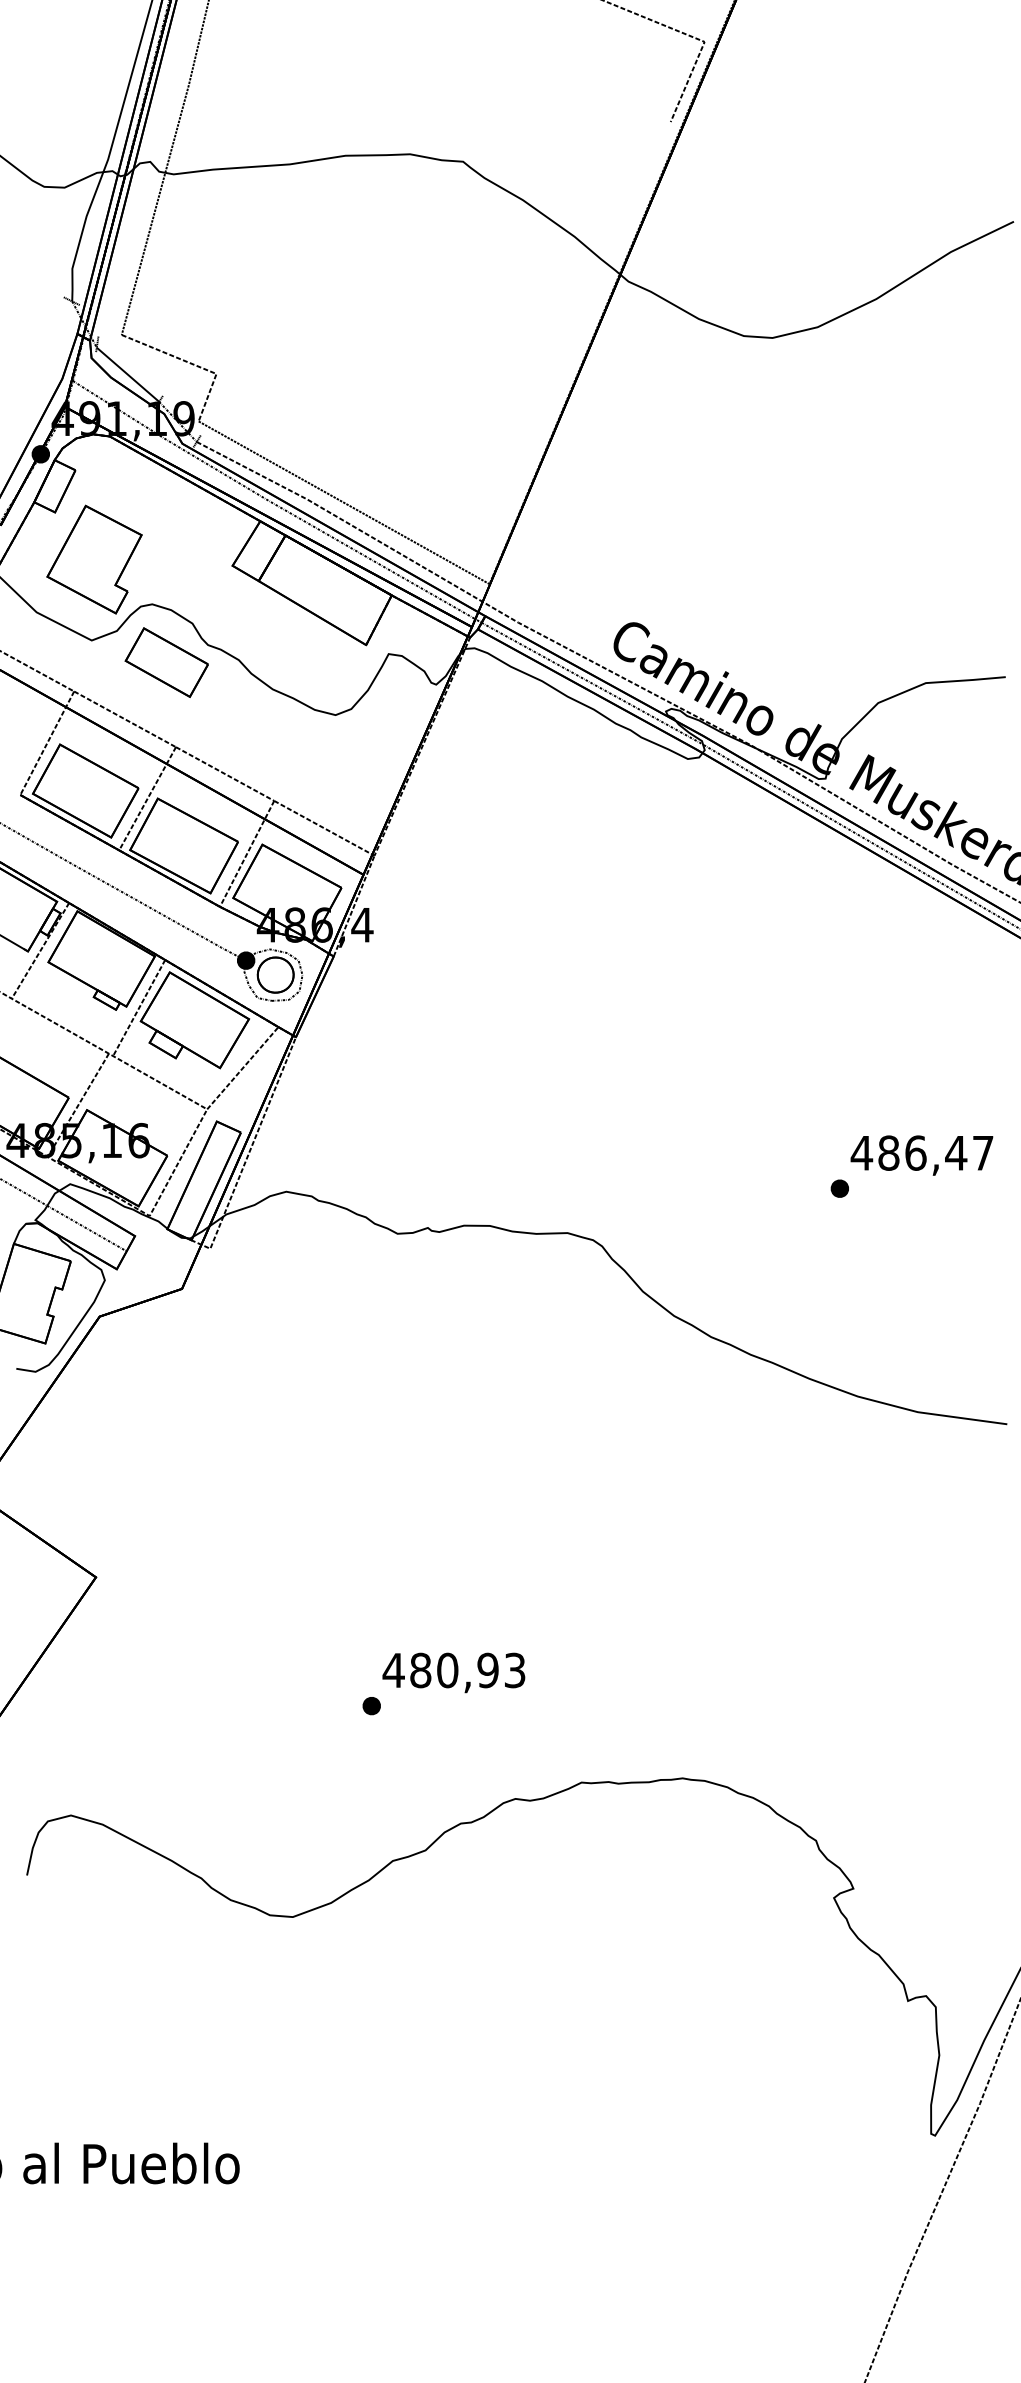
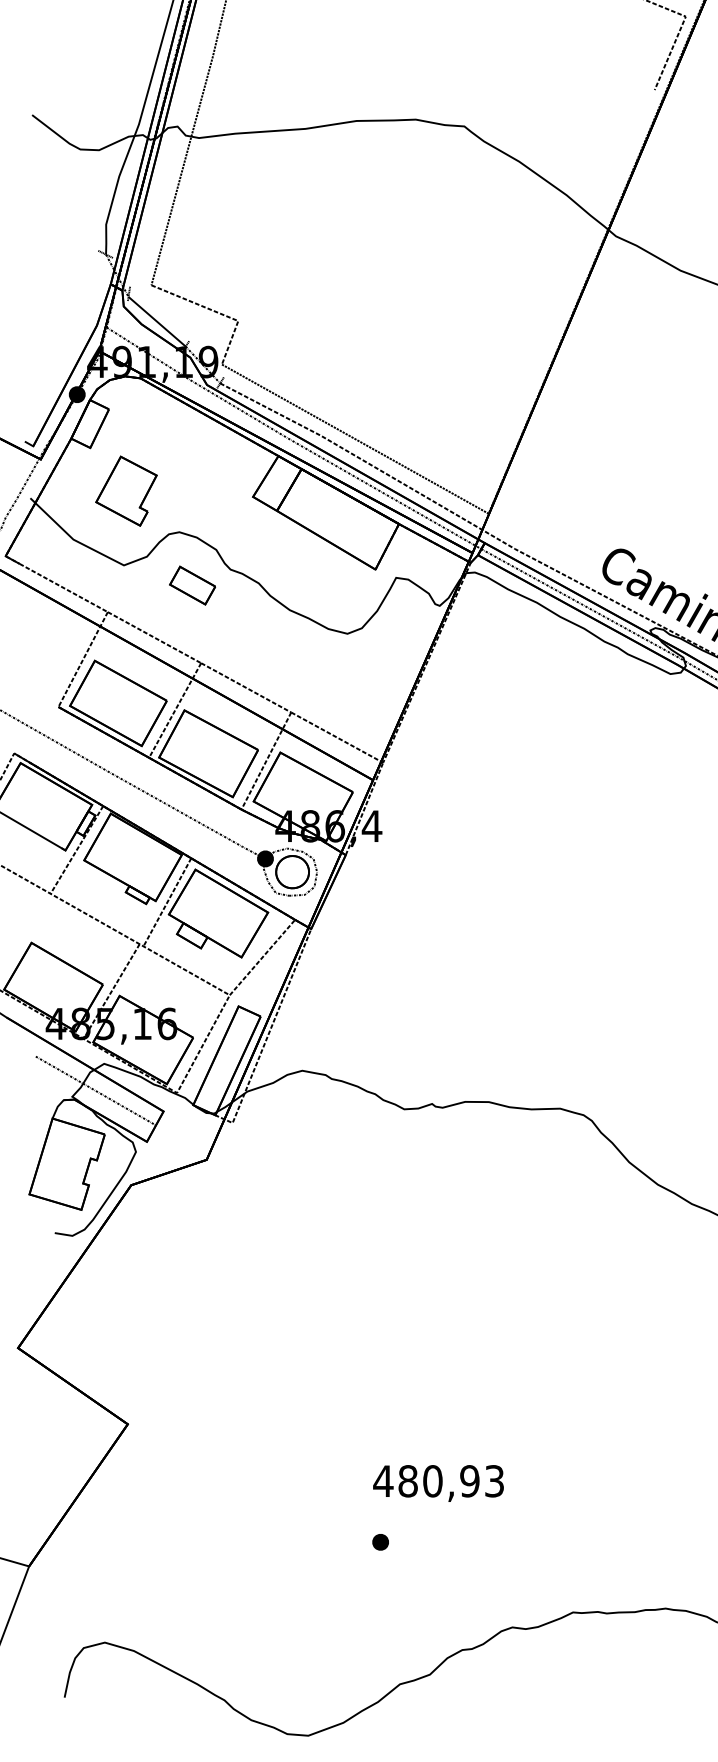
part: (94, 559) -> (126, 491), size x0.7
part: (166, 662) -> (192, 585), size x0.6
text: (453, 1672) -> (438, 1483), moved

